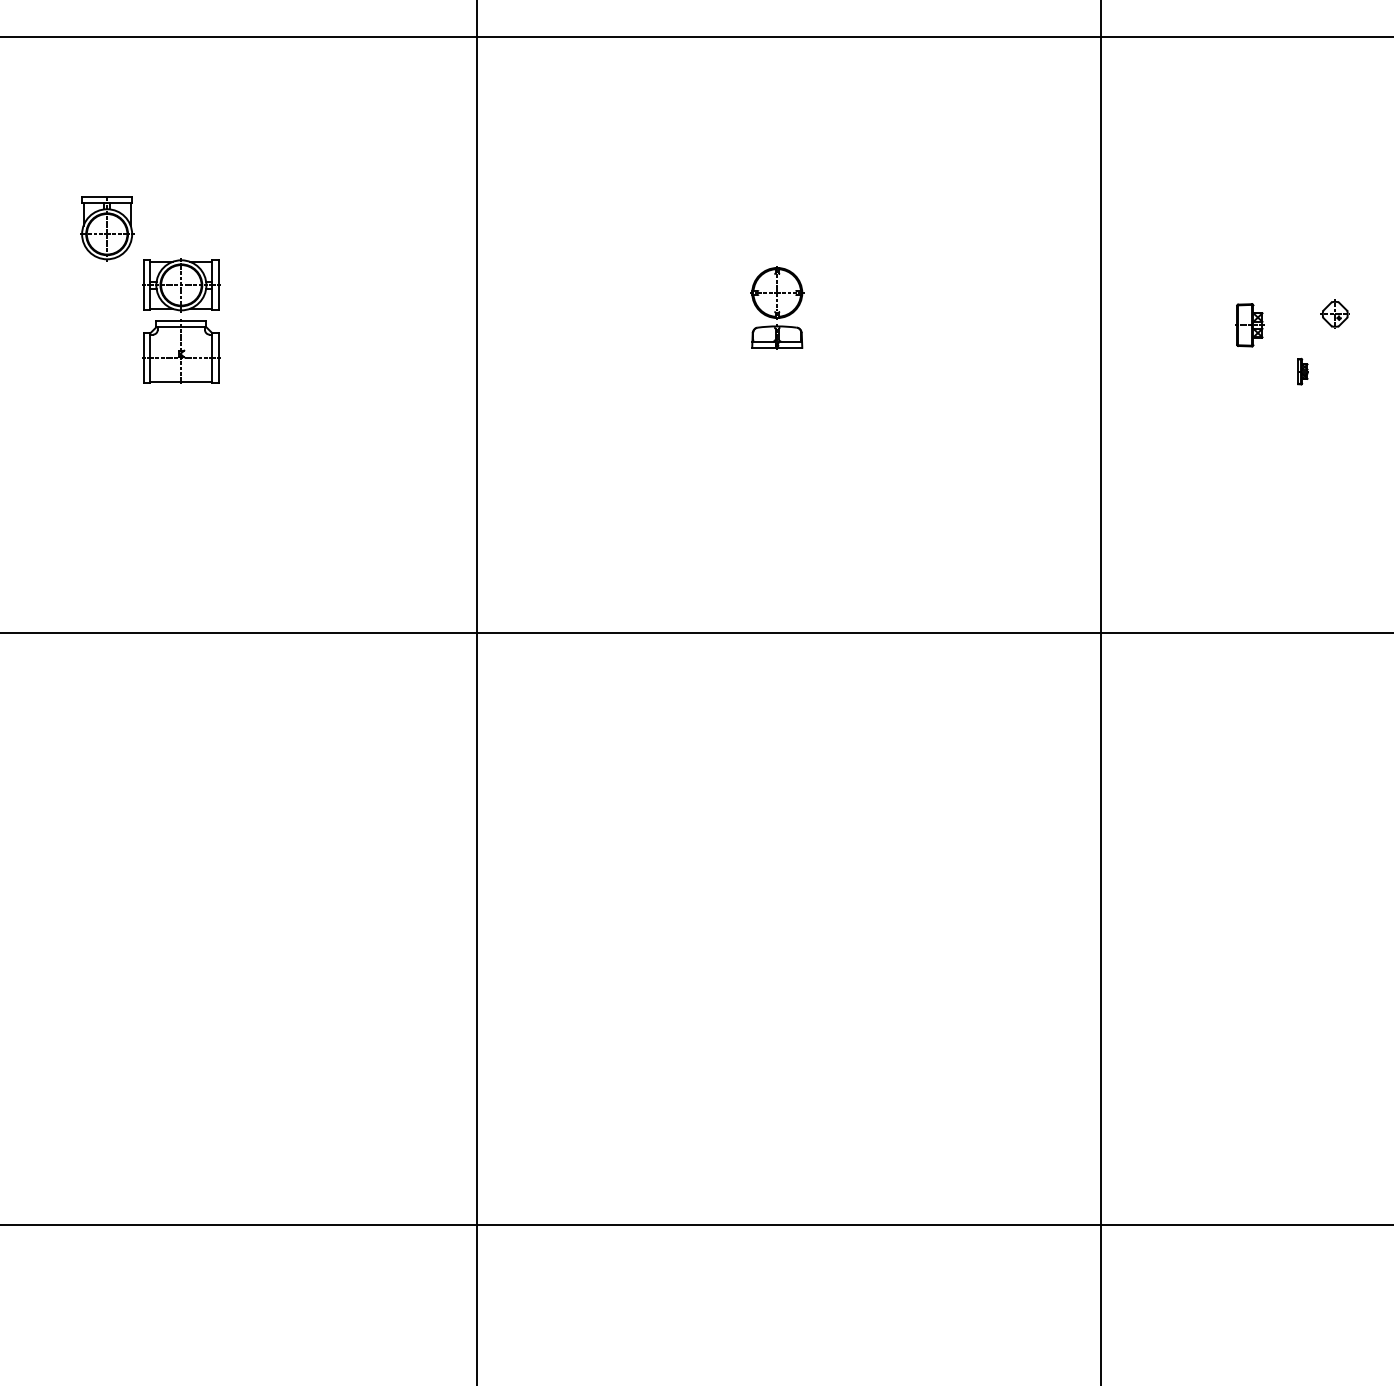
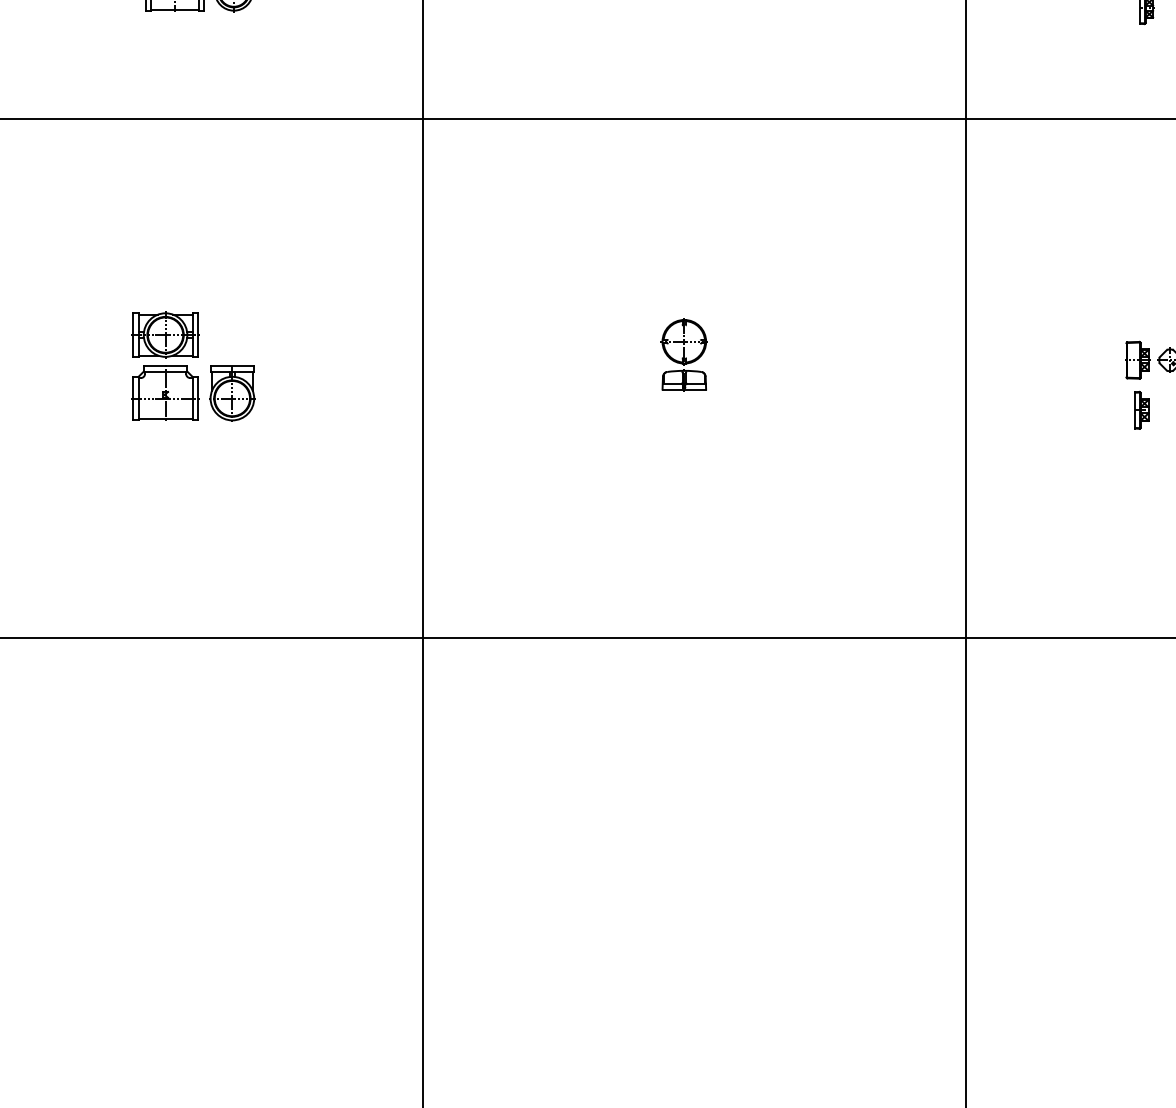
part: (107, 228) -> (232, 393), moved
part: (1249, 325) -> (1137, 360), moved
part: (1302, 371) -> (1141, 410), size x1.67

